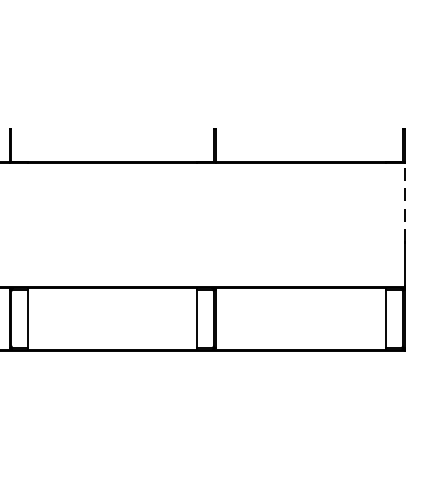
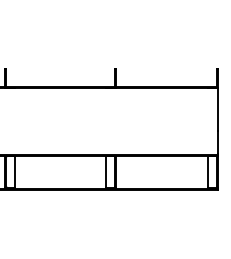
line: (404, 201) -> (218, 108), dashed -> solid

